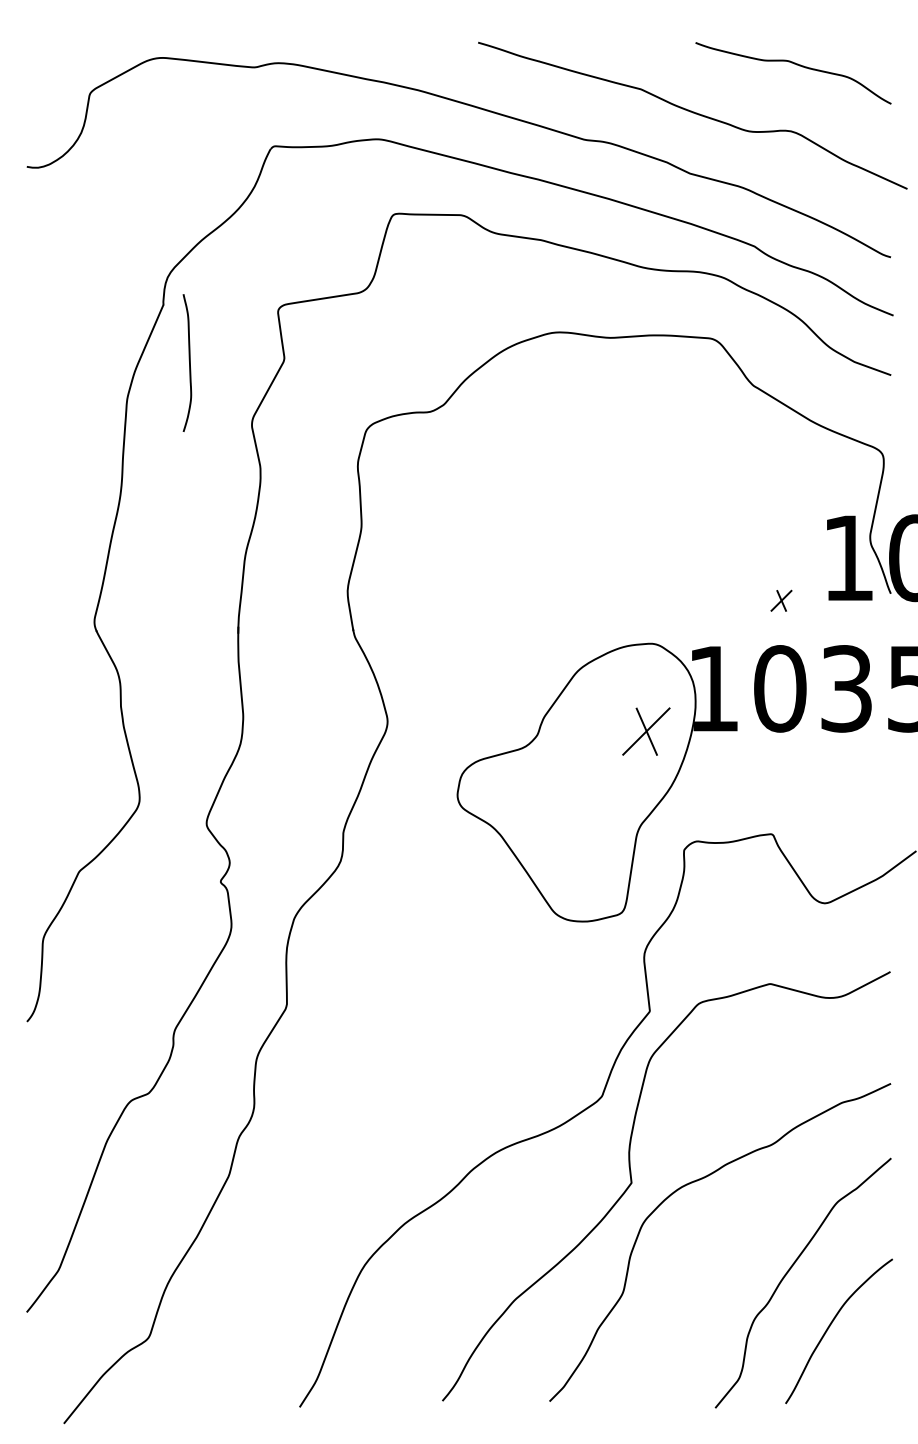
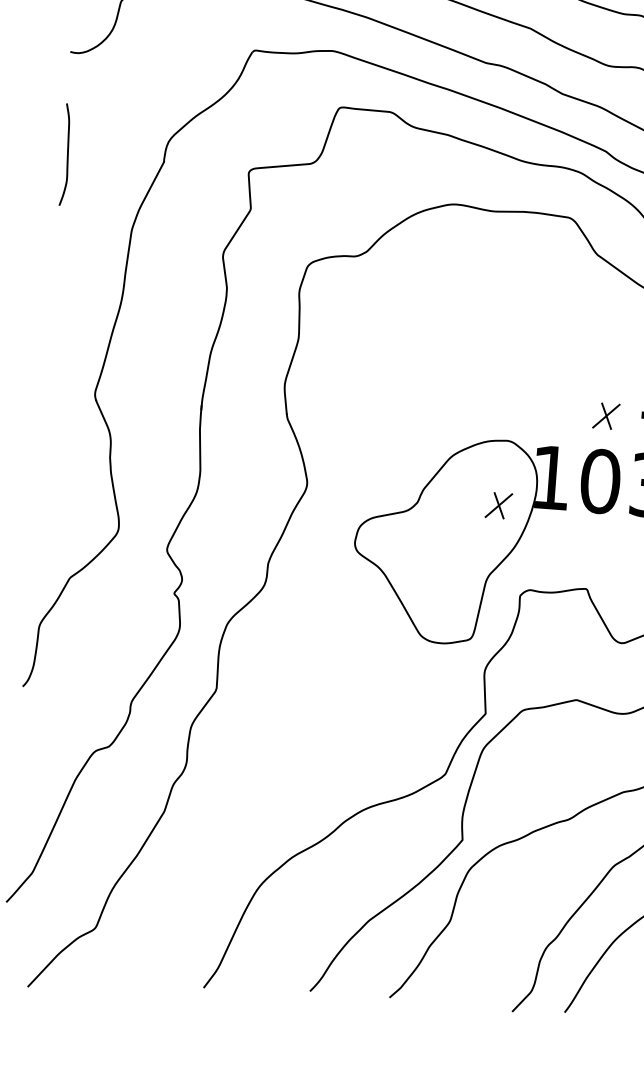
curve: (189, 362) -> (67, 154), moved
part: (781, 600) -> (606, 415), size x1.67
part: (646, 730) -> (498, 504), size x0.71

